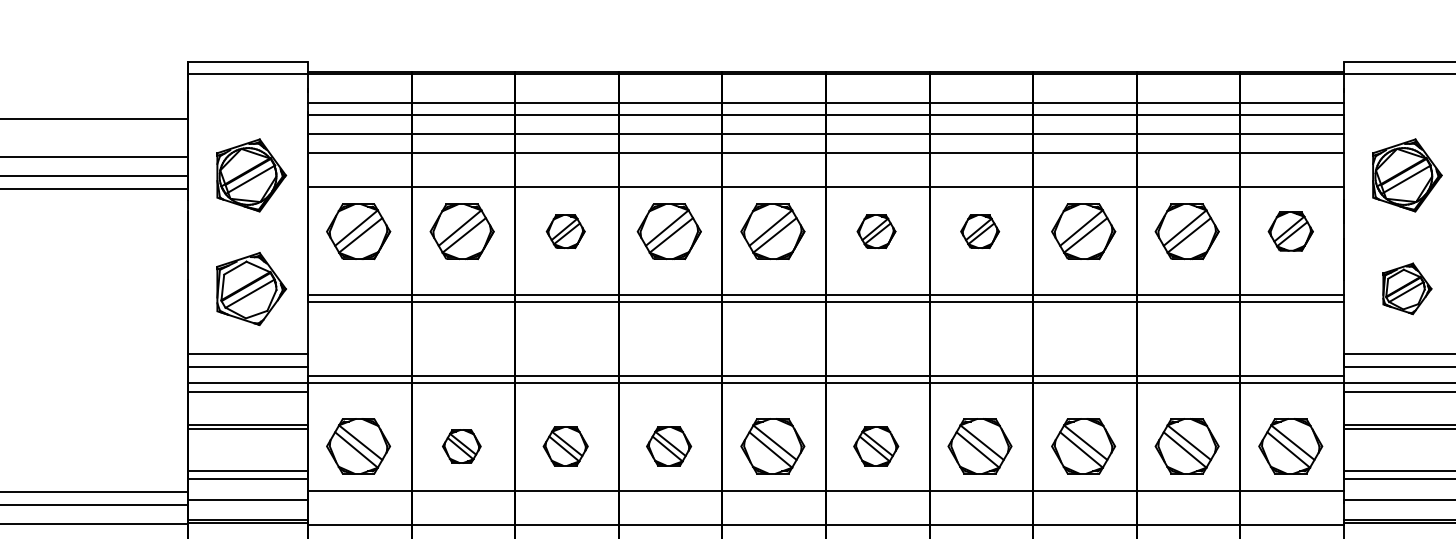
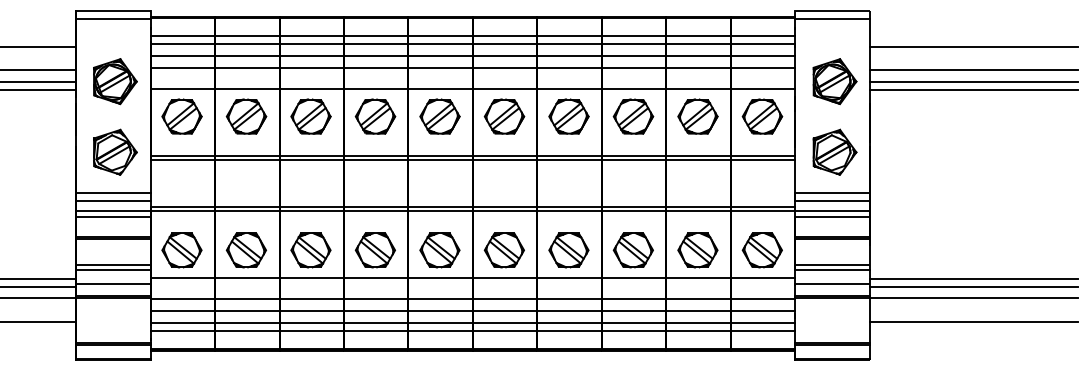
part: (564, 231) -> (310, 116), size x1.67
part: (876, 231) -> (504, 116), size x1.67
part: (979, 231) -> (568, 116), size x1.67
part: (1290, 231) -> (762, 116), size x1.43
part: (1406, 287) -> (834, 151), size x1.43
part: (460, 446) -> (245, 250), size x1.67
part: (564, 446) -> (310, 250), size x1.43
part: (667, 446) -> (374, 250), size x1.43
part: (874, 446) -> (503, 250), size x1.43

